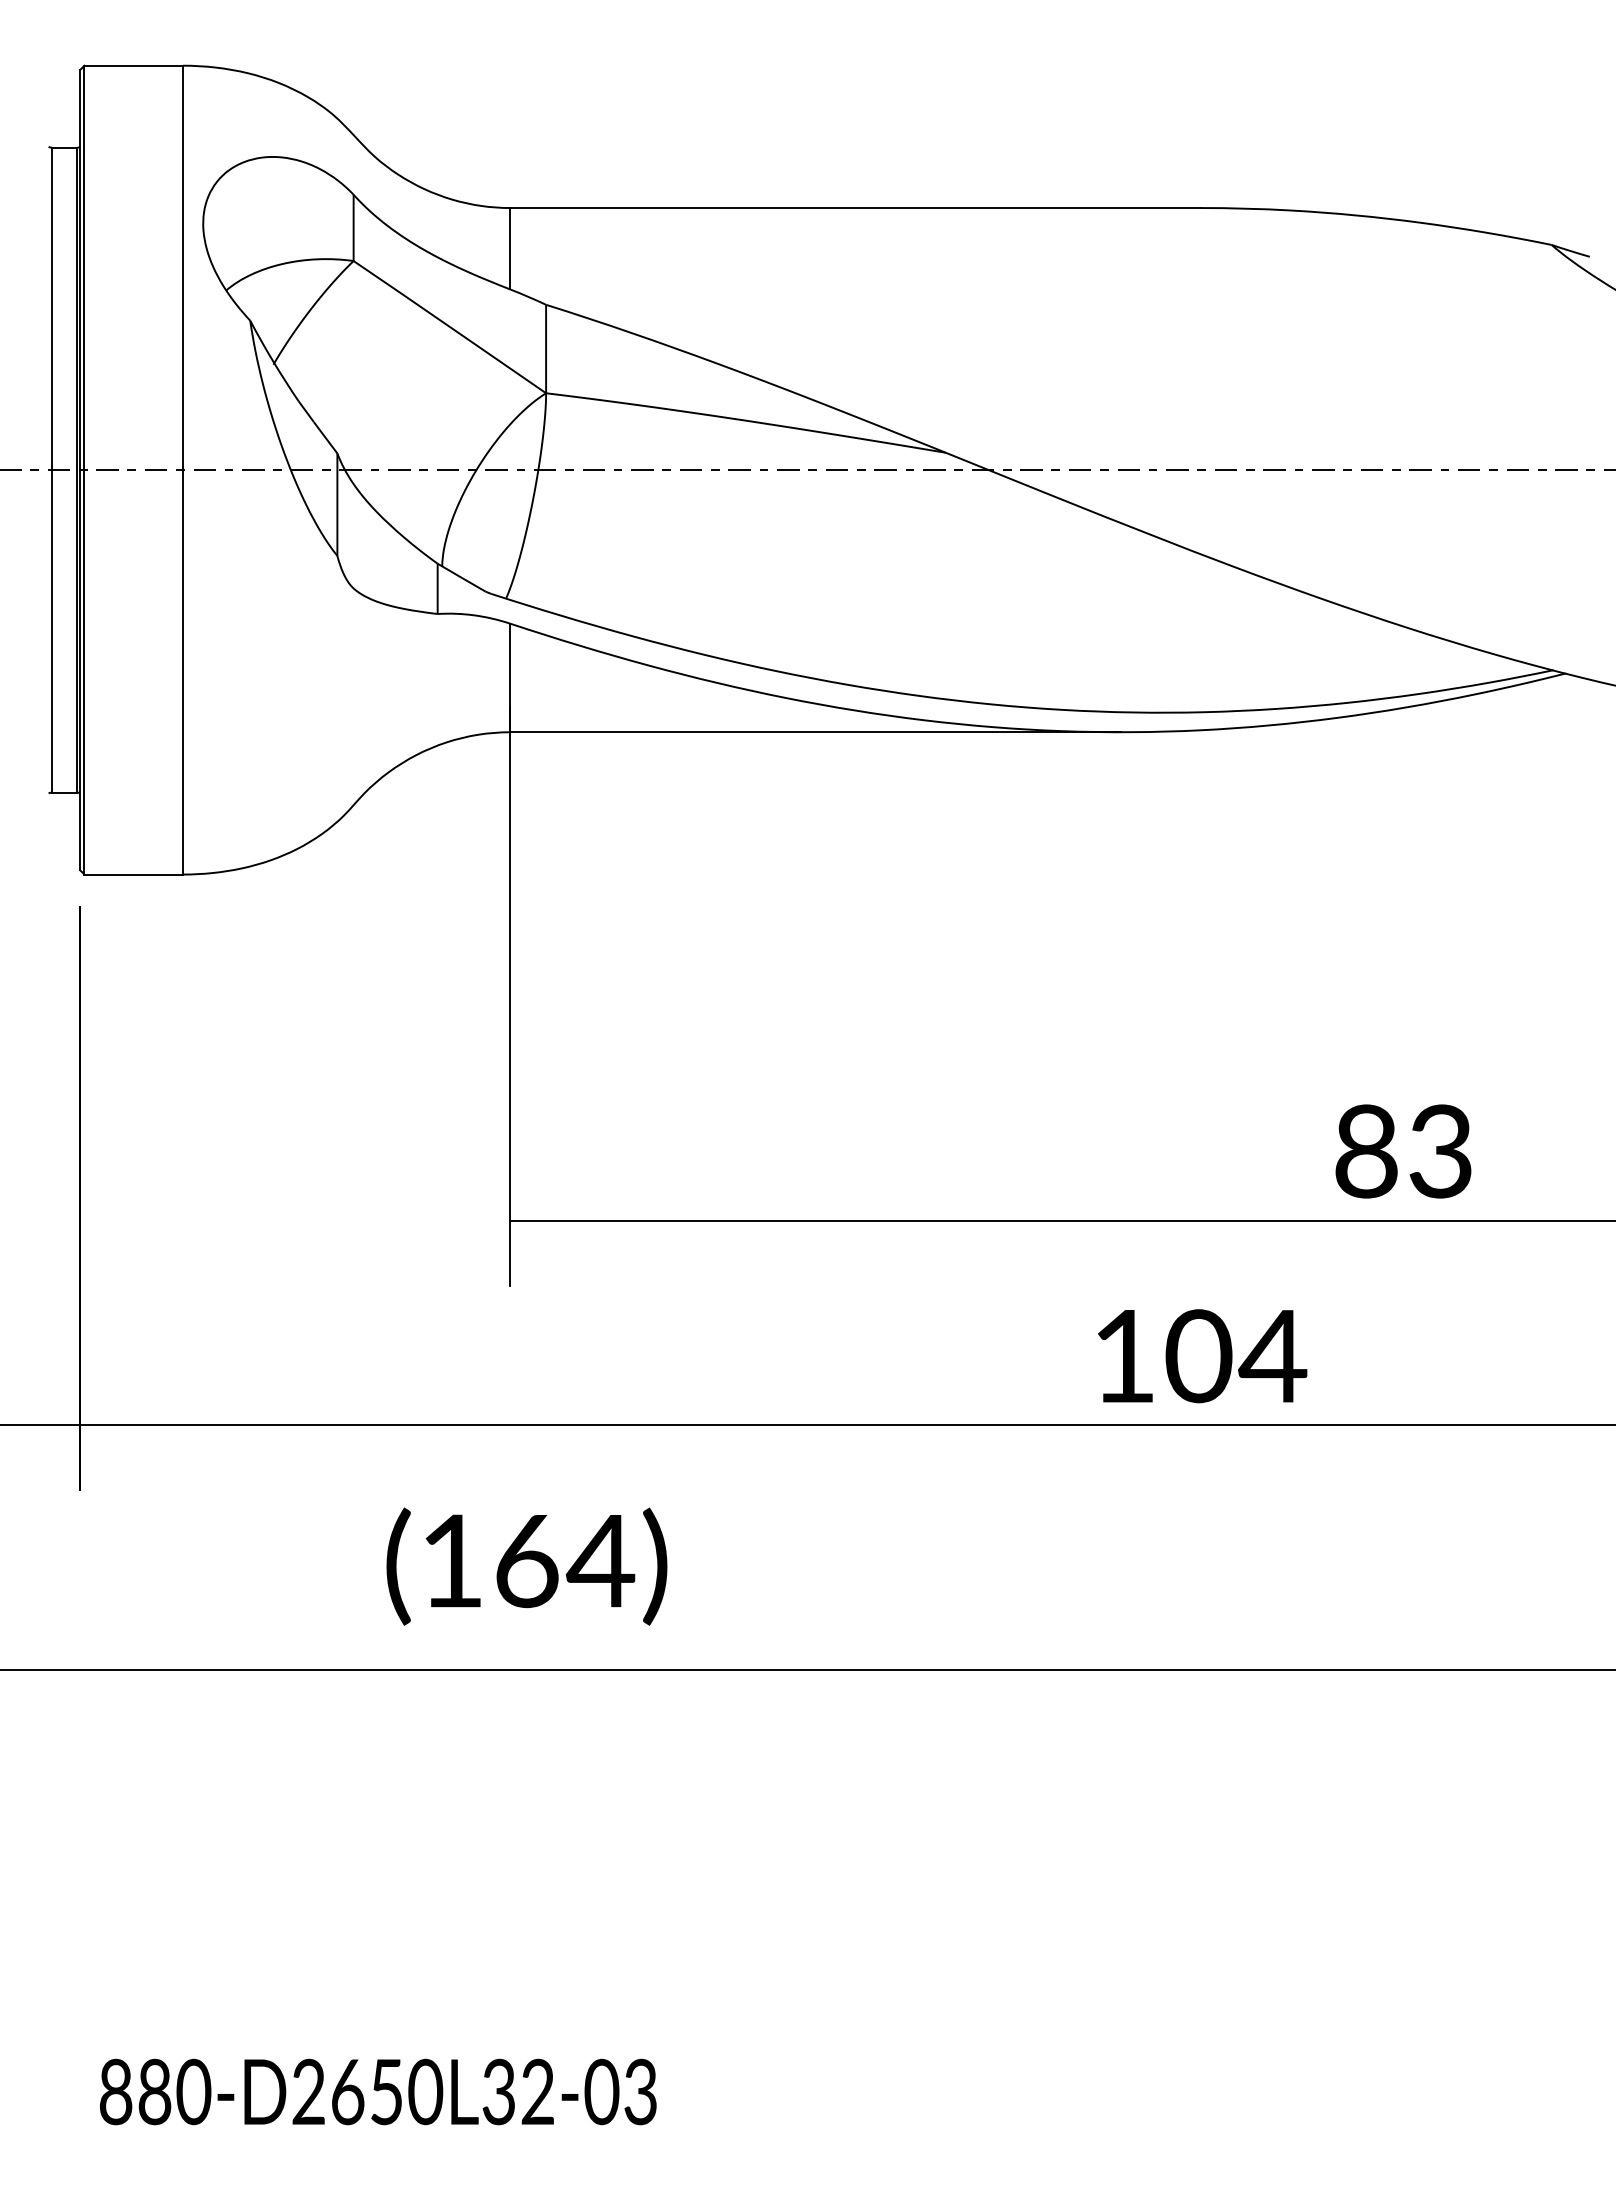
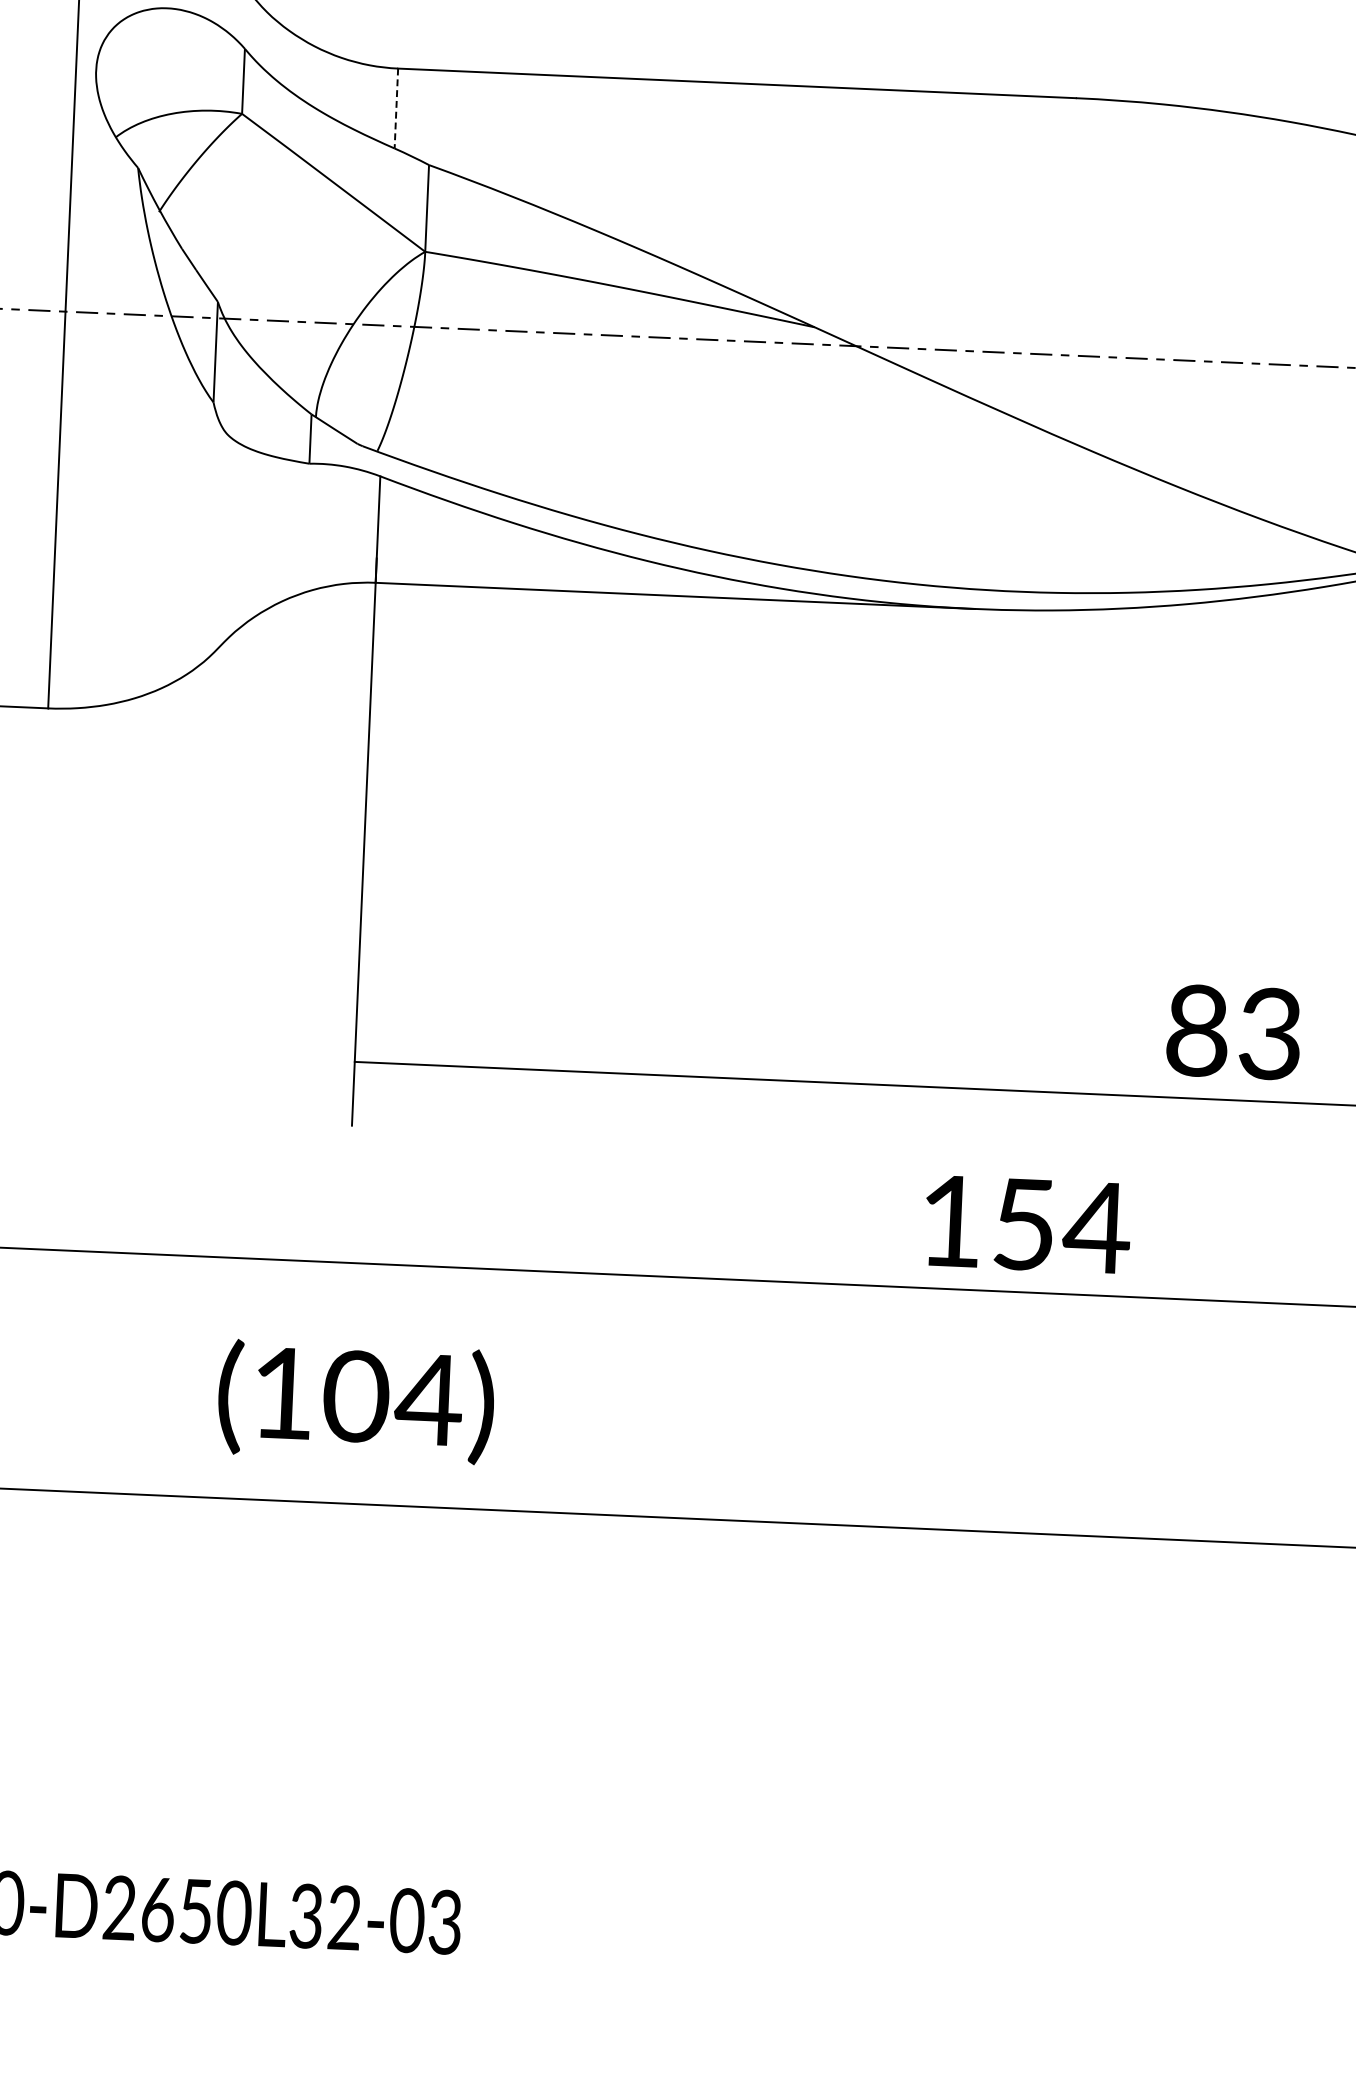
line: (510, 248) -> (396, 108), solid -> dashed
text: (1198, 1356) -> (1023, 1224), 104 -> 154
text: (526, 1560) -> (356, 1396), (164) -> (104)

